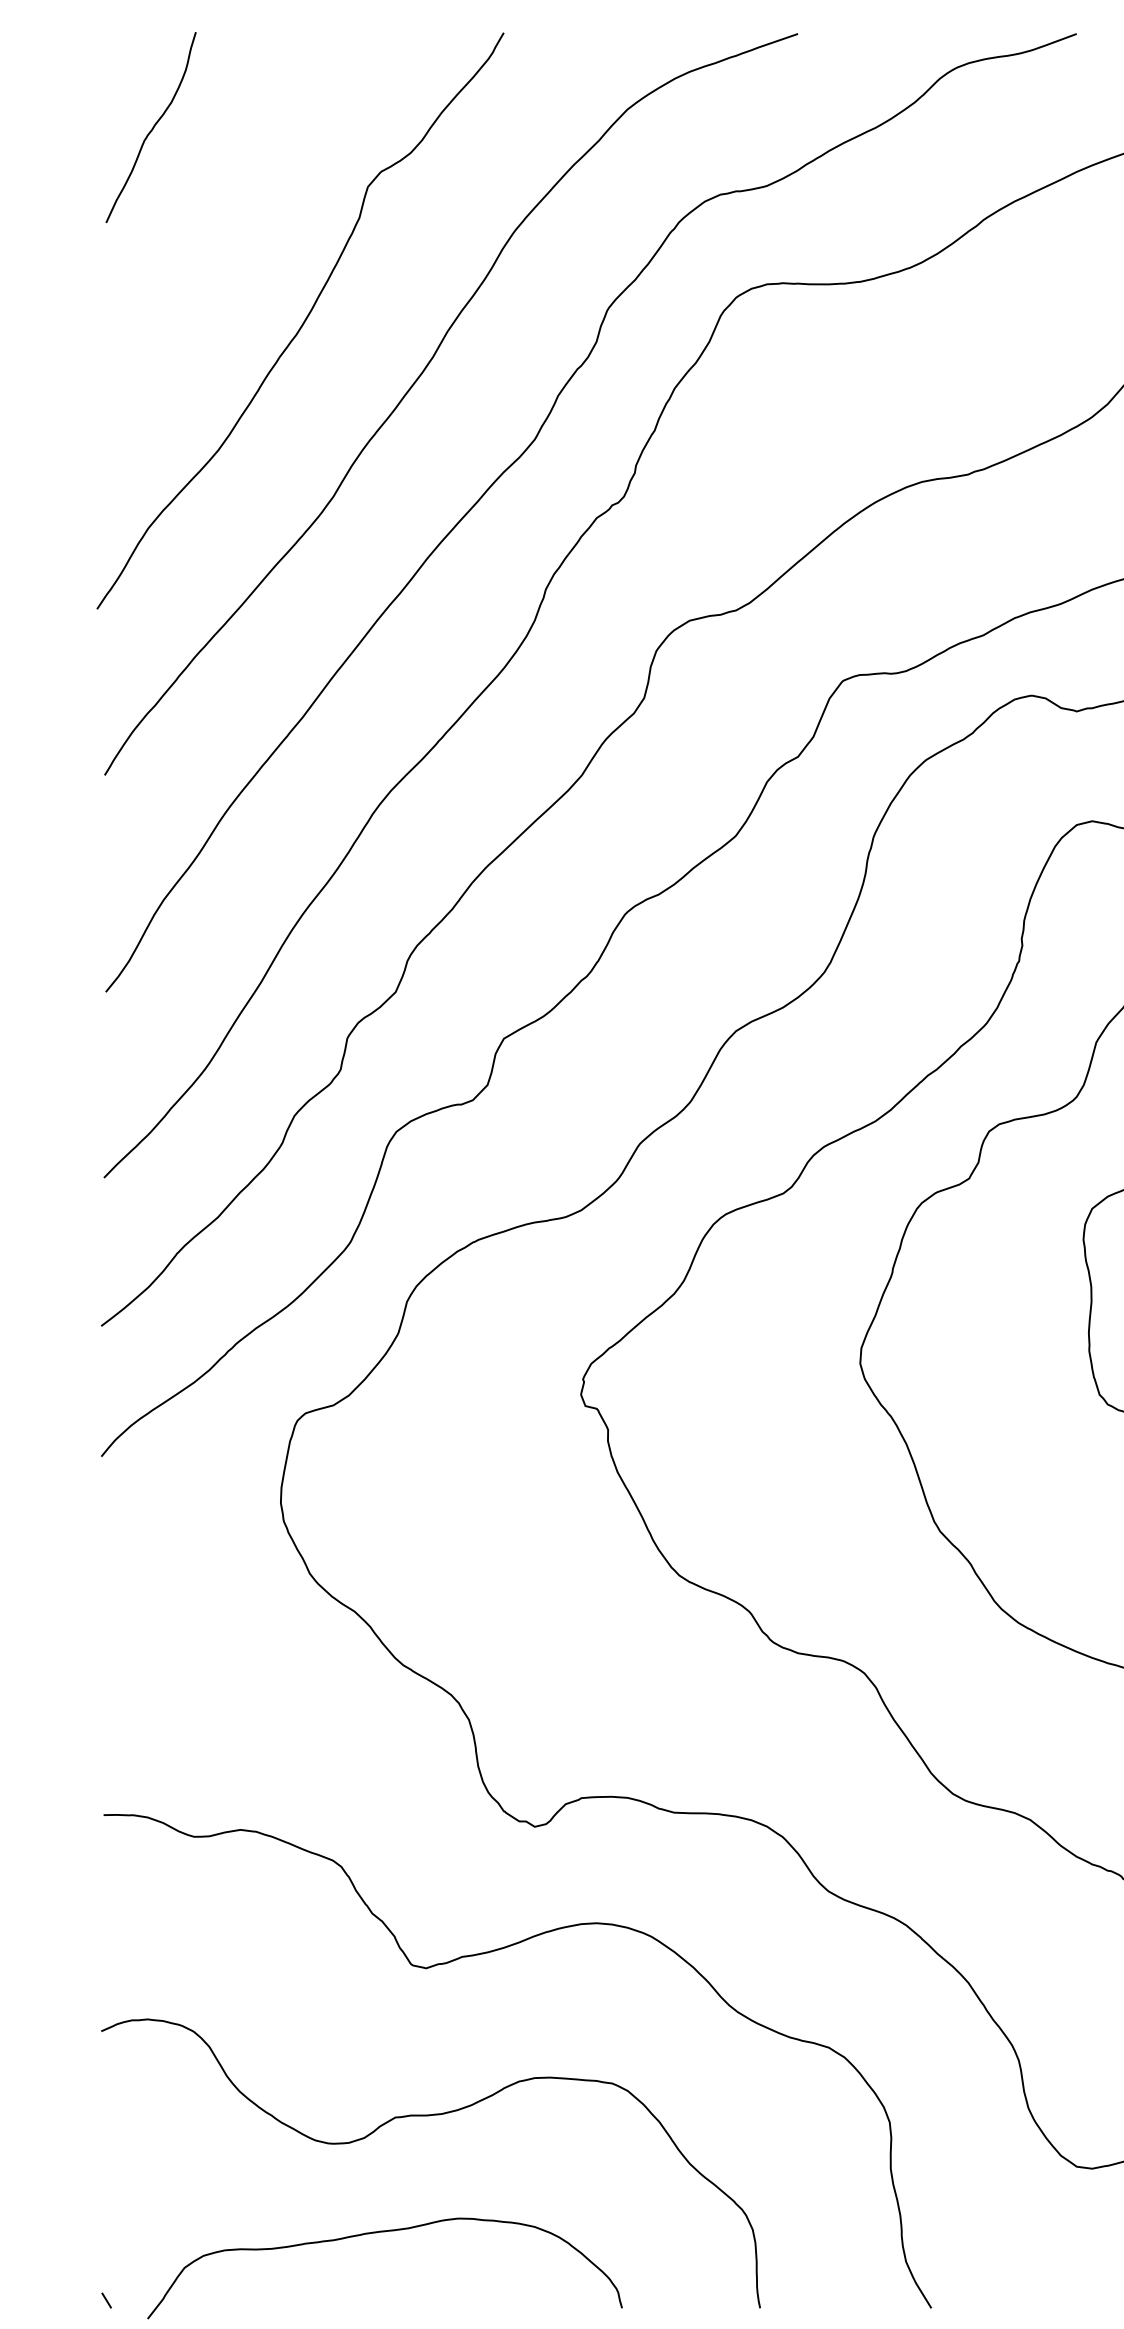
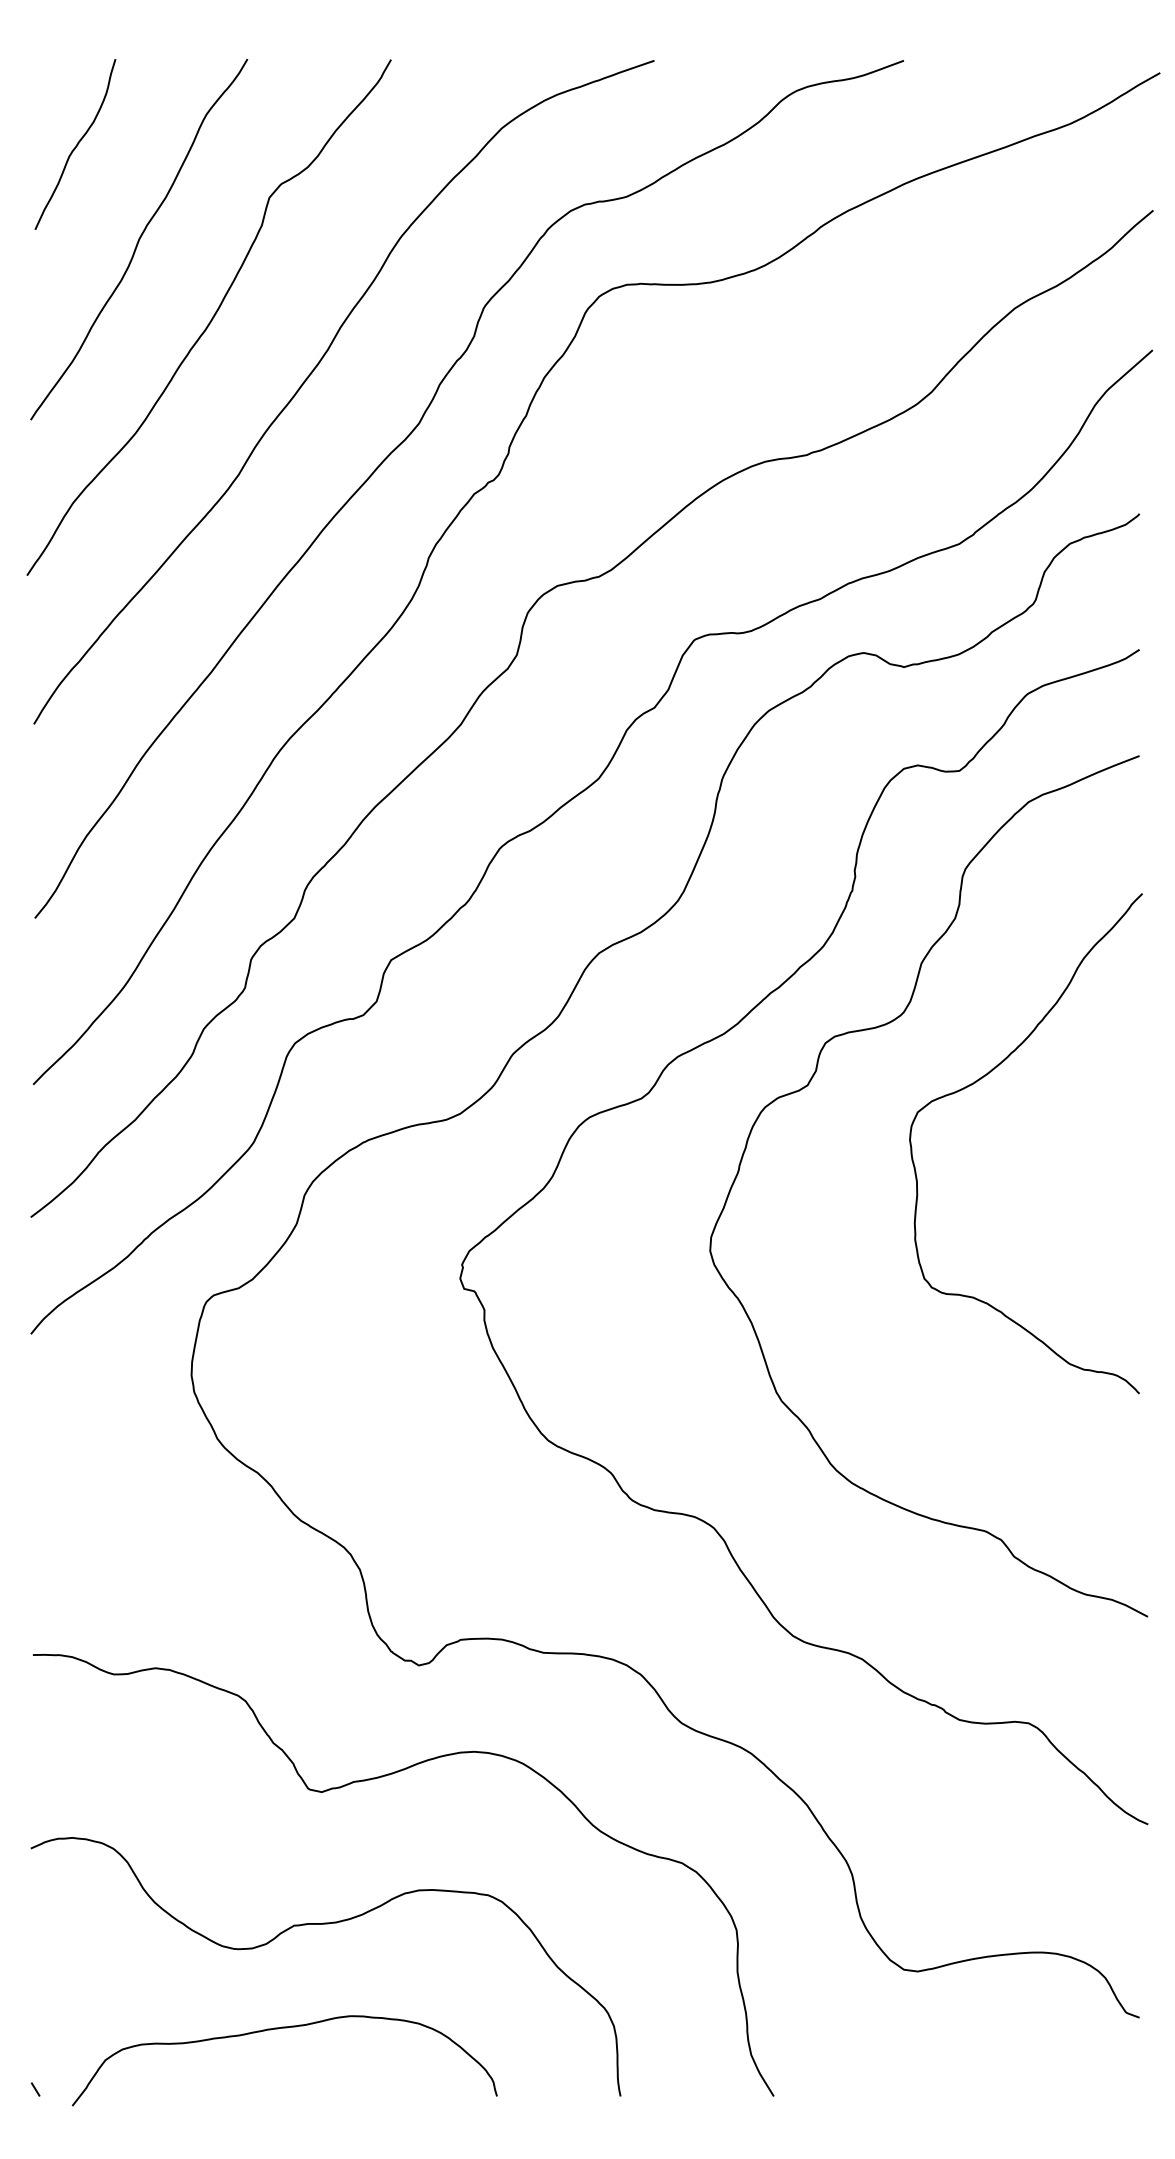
curve: (222, 233) -> (139, 239), added

